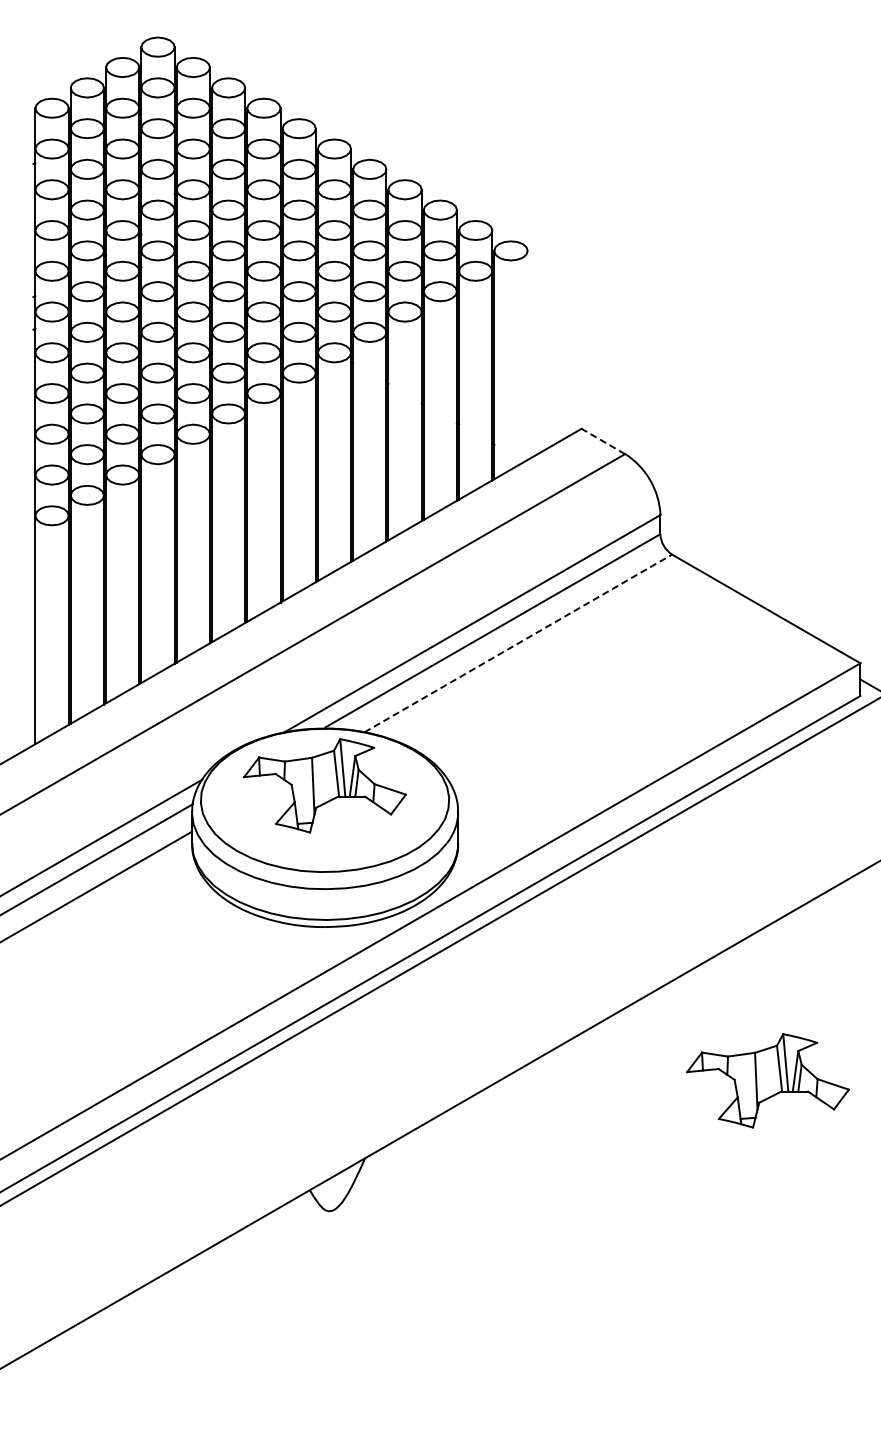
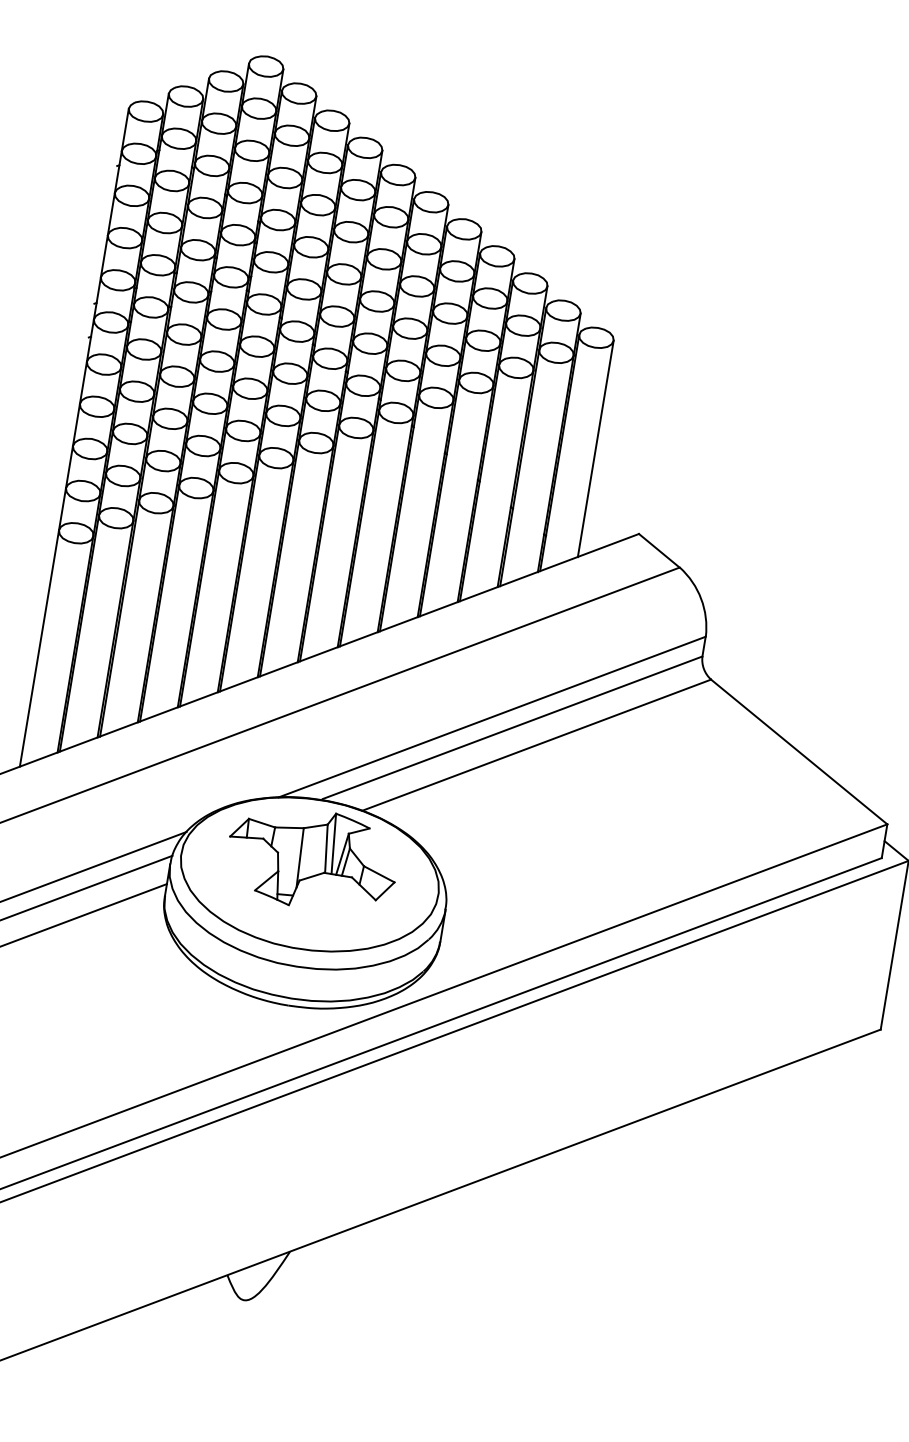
line: (527, 355) -> (595, 448), added
line: (602, 441) -> (658, 550), dashed -> solid
line: (518, 643) -> (536, 745), dashed -> solid
part: (767, 1080) -> (719, 1240), removed

